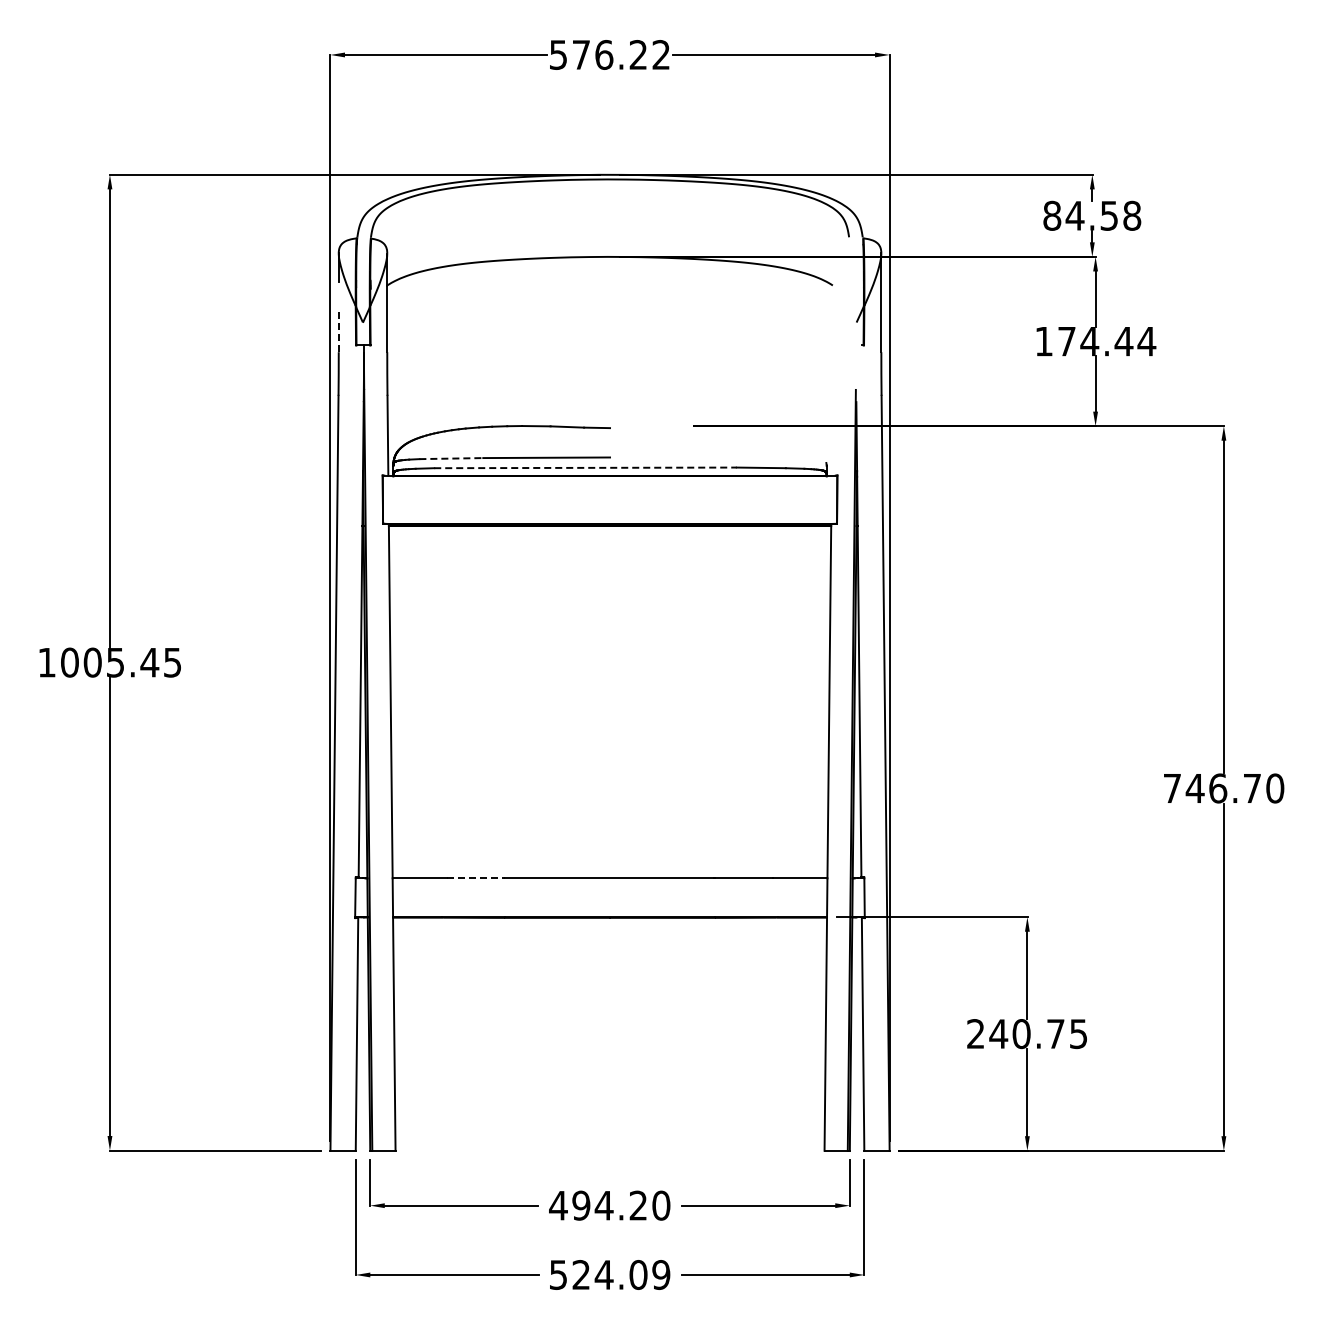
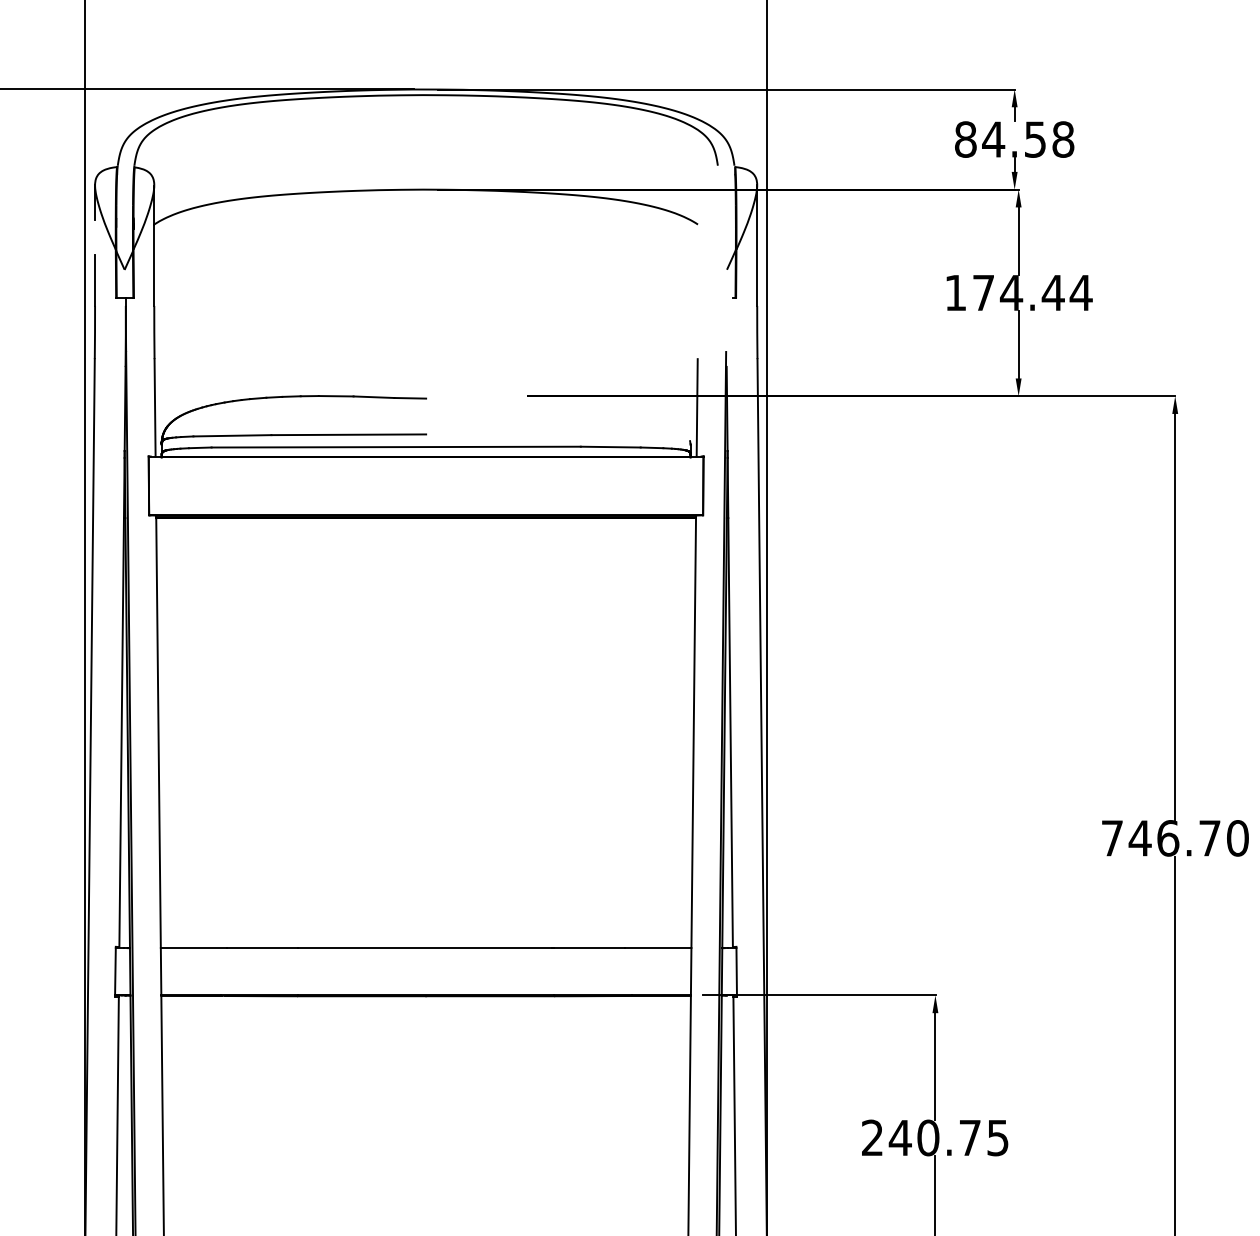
line: (338, 331) -> (94, 280), dashed -> solid
line: (831, 435) -> (696, 407), added
line: (451, 458) -> (232, 435), dashed -> solid
line: (586, 467) -> (397, 446), dashed -> solid
line: (476, 878) -> (263, 948), dashed -> solid

